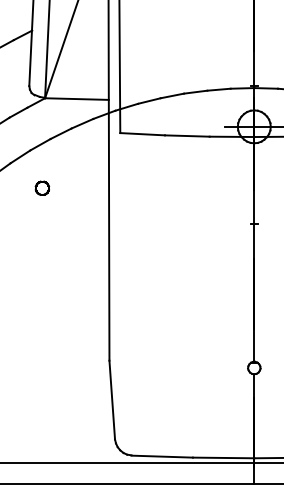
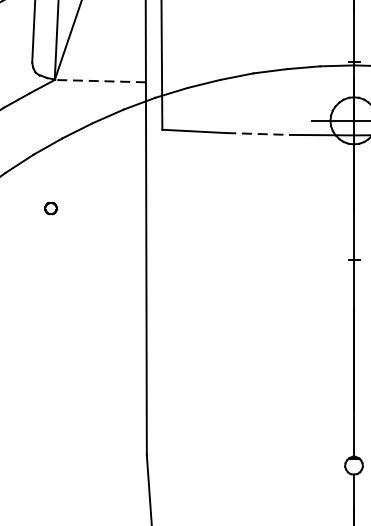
line: (76, 99) -> (99, 81), solid -> dashed
line: (187, 136) -> (258, 134), solid -> dashed
part: (42, 187) -> (51, 207), size x0.6

